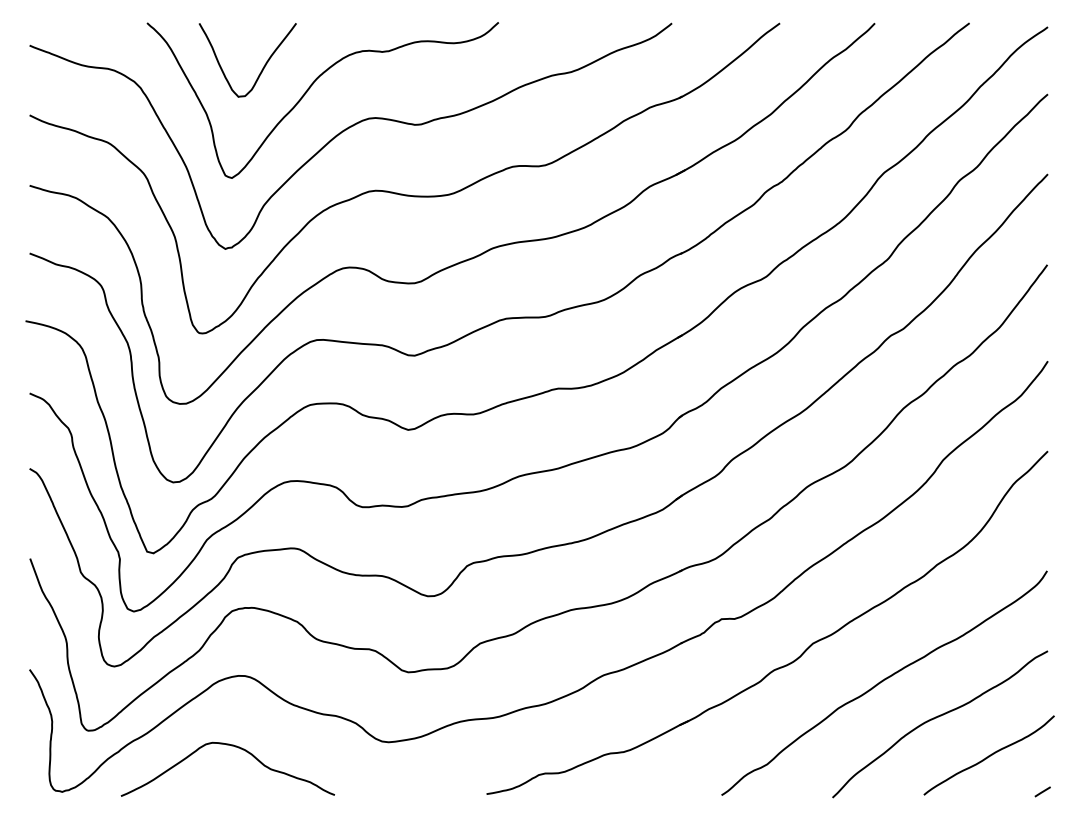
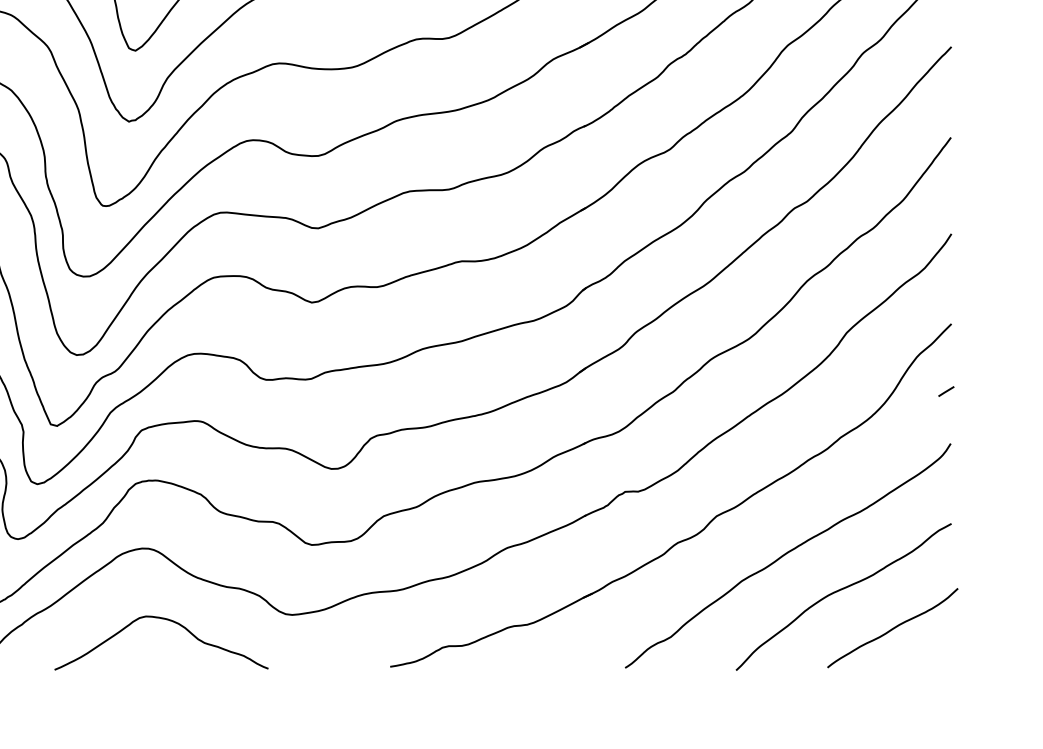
curve: (231, 746) -> (165, 620), moved
line: (1042, 791) -> (946, 391), moved

